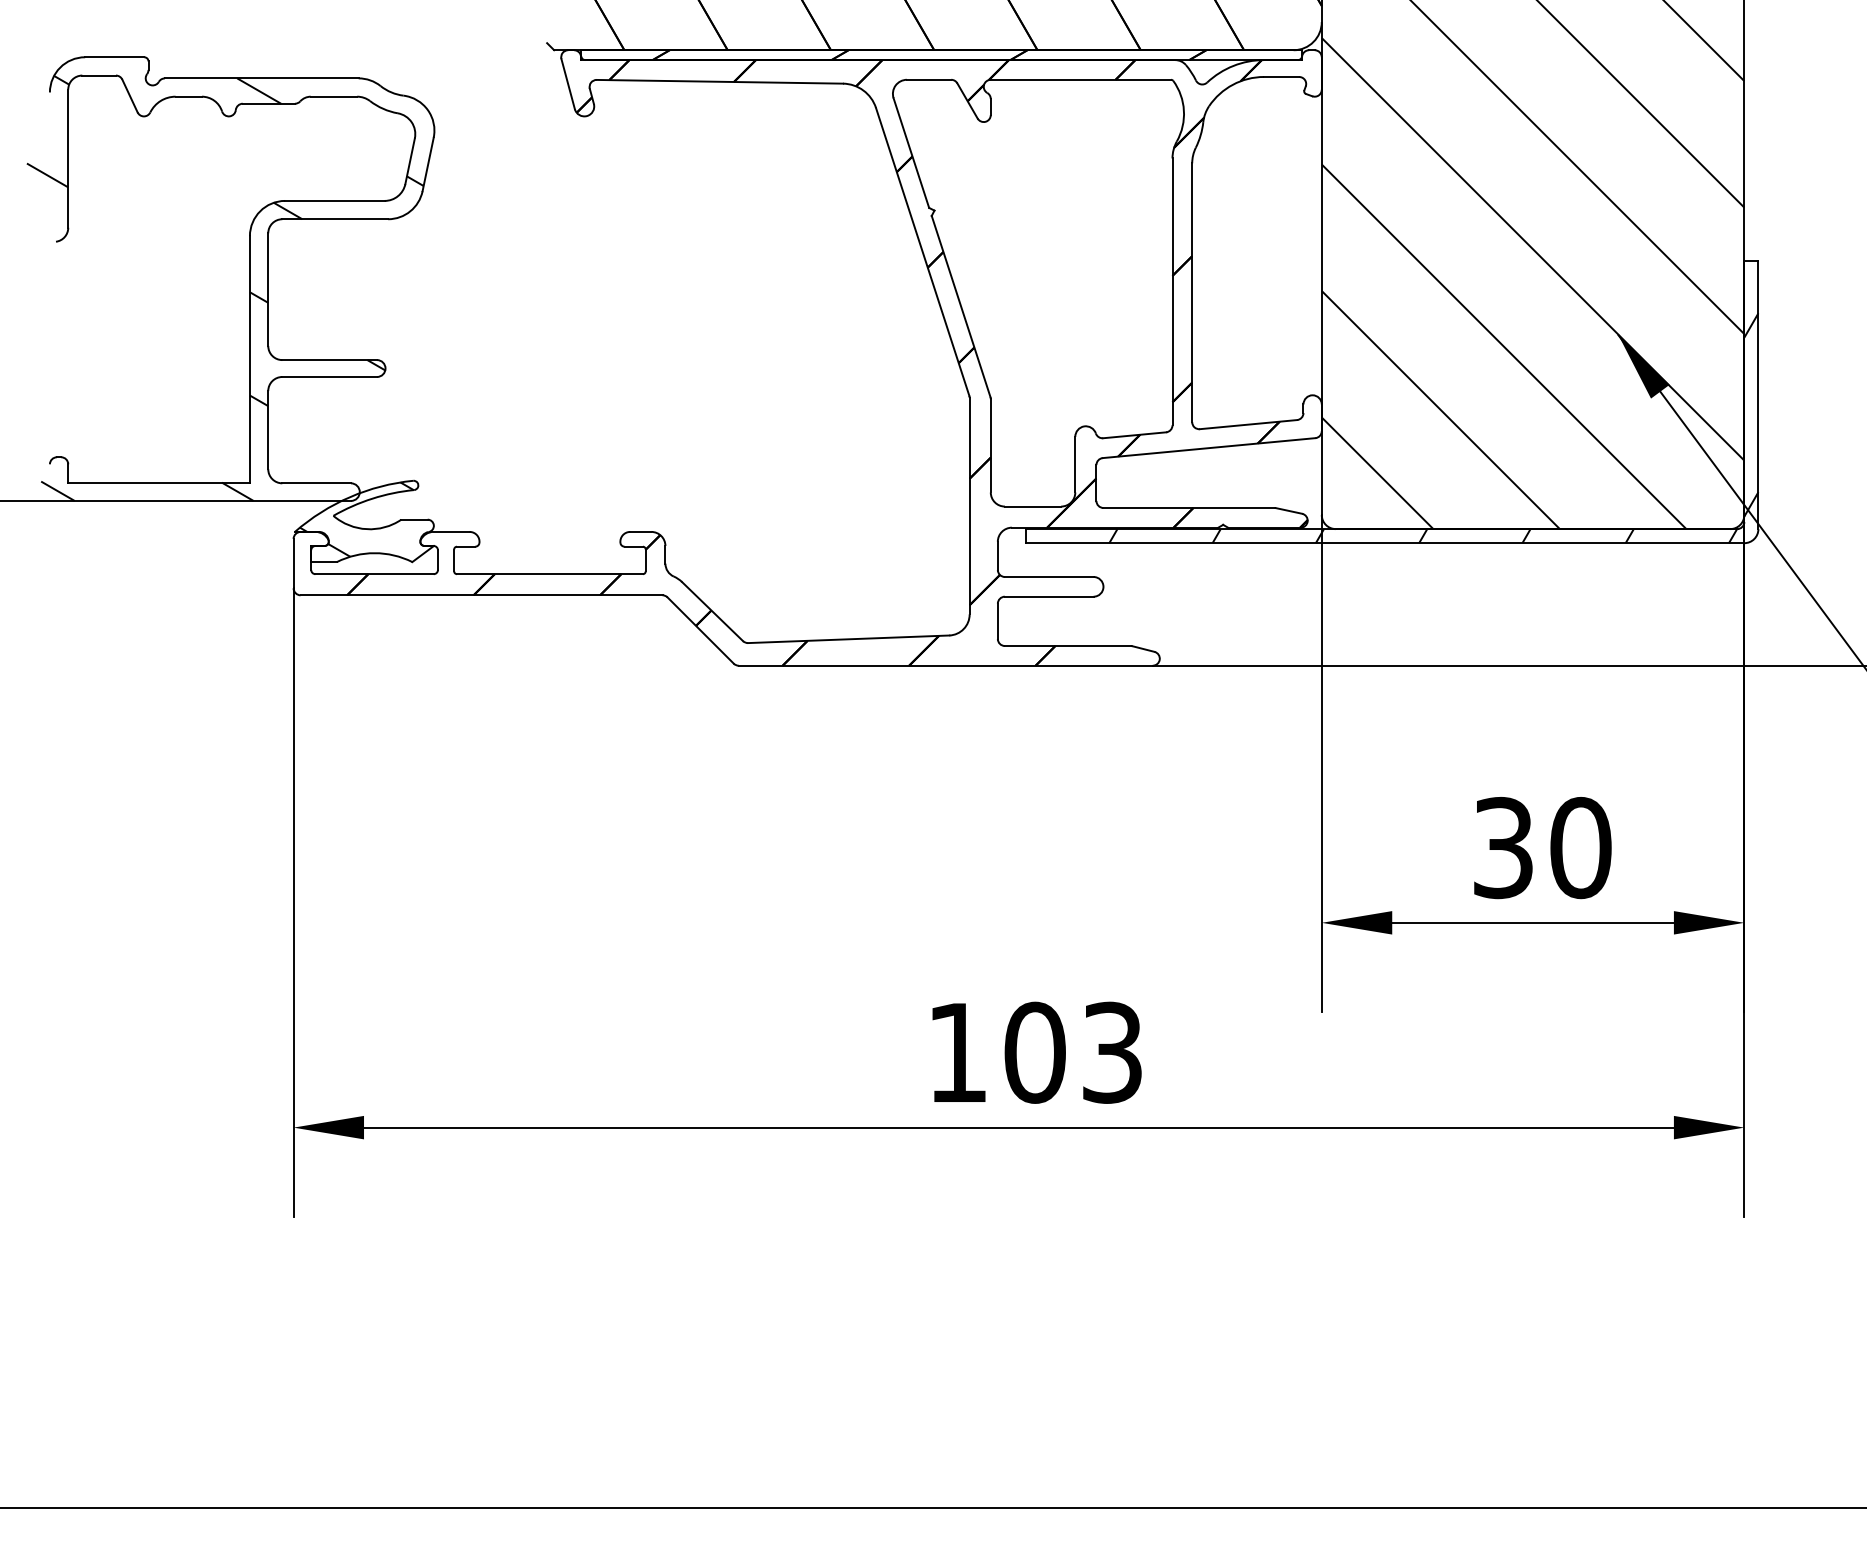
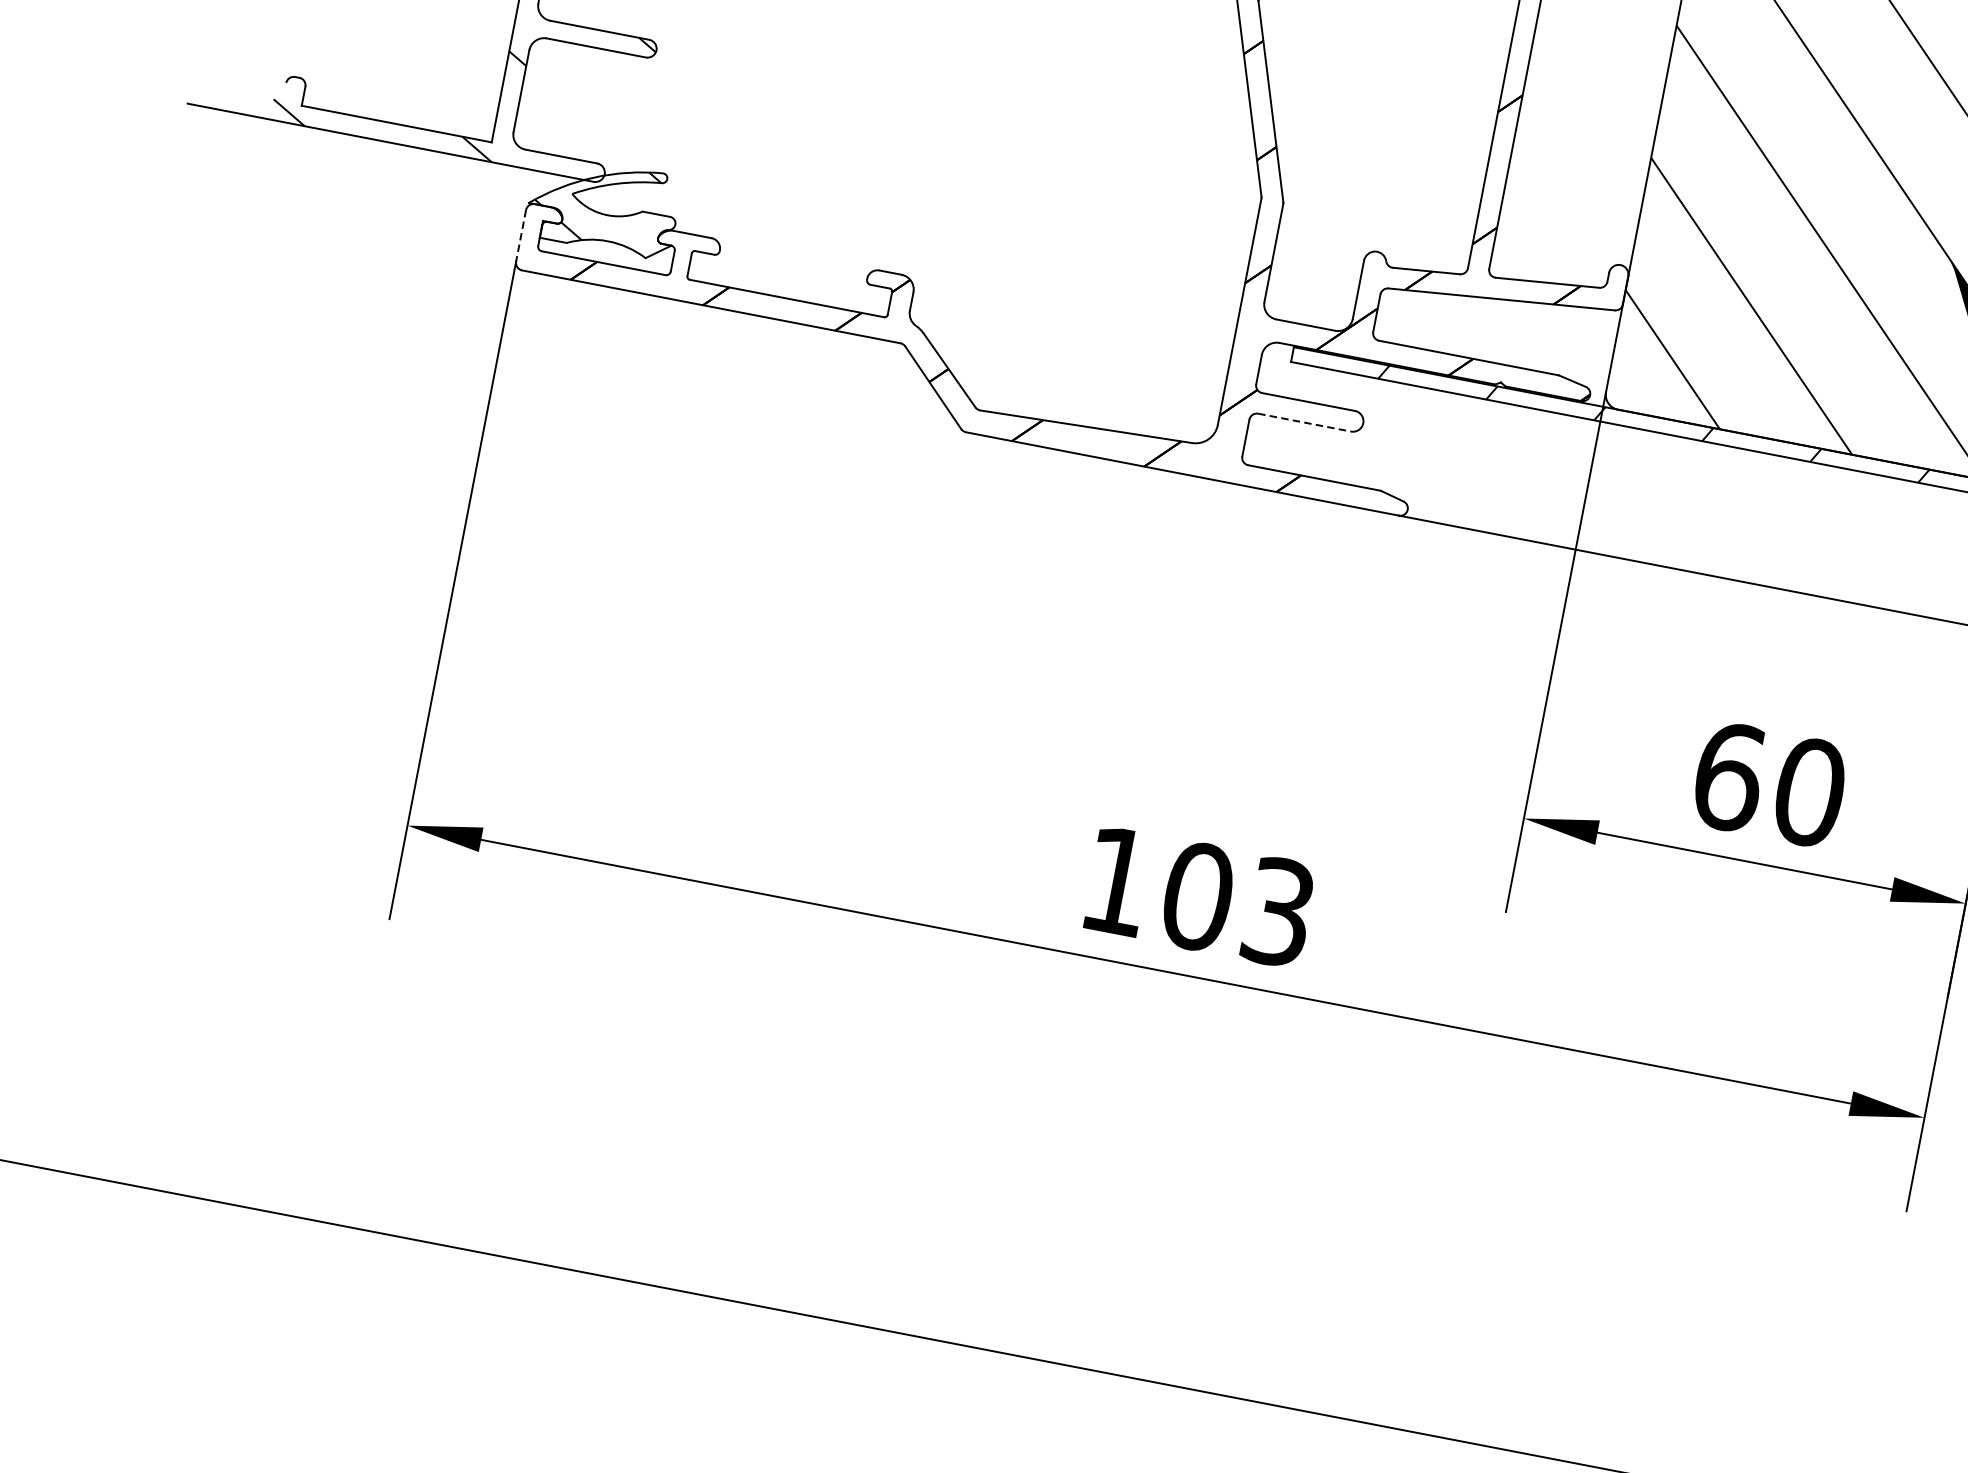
line: (293, 563) -> (521, 235), solid -> dashed
line: (1049, 596) -> (1304, 422), solid -> dashed
text: (1503, 847) -> (1729, 776), 30 -> 60

